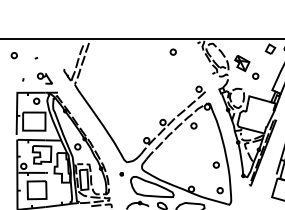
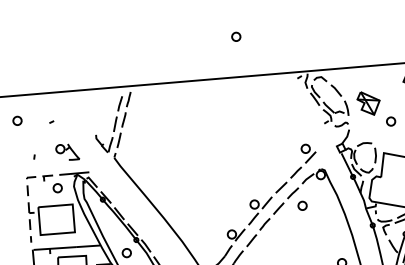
part: (172, 51) -> (234, 35), moved
line: (17, 99) -> (28, 187), solid -> dashed

